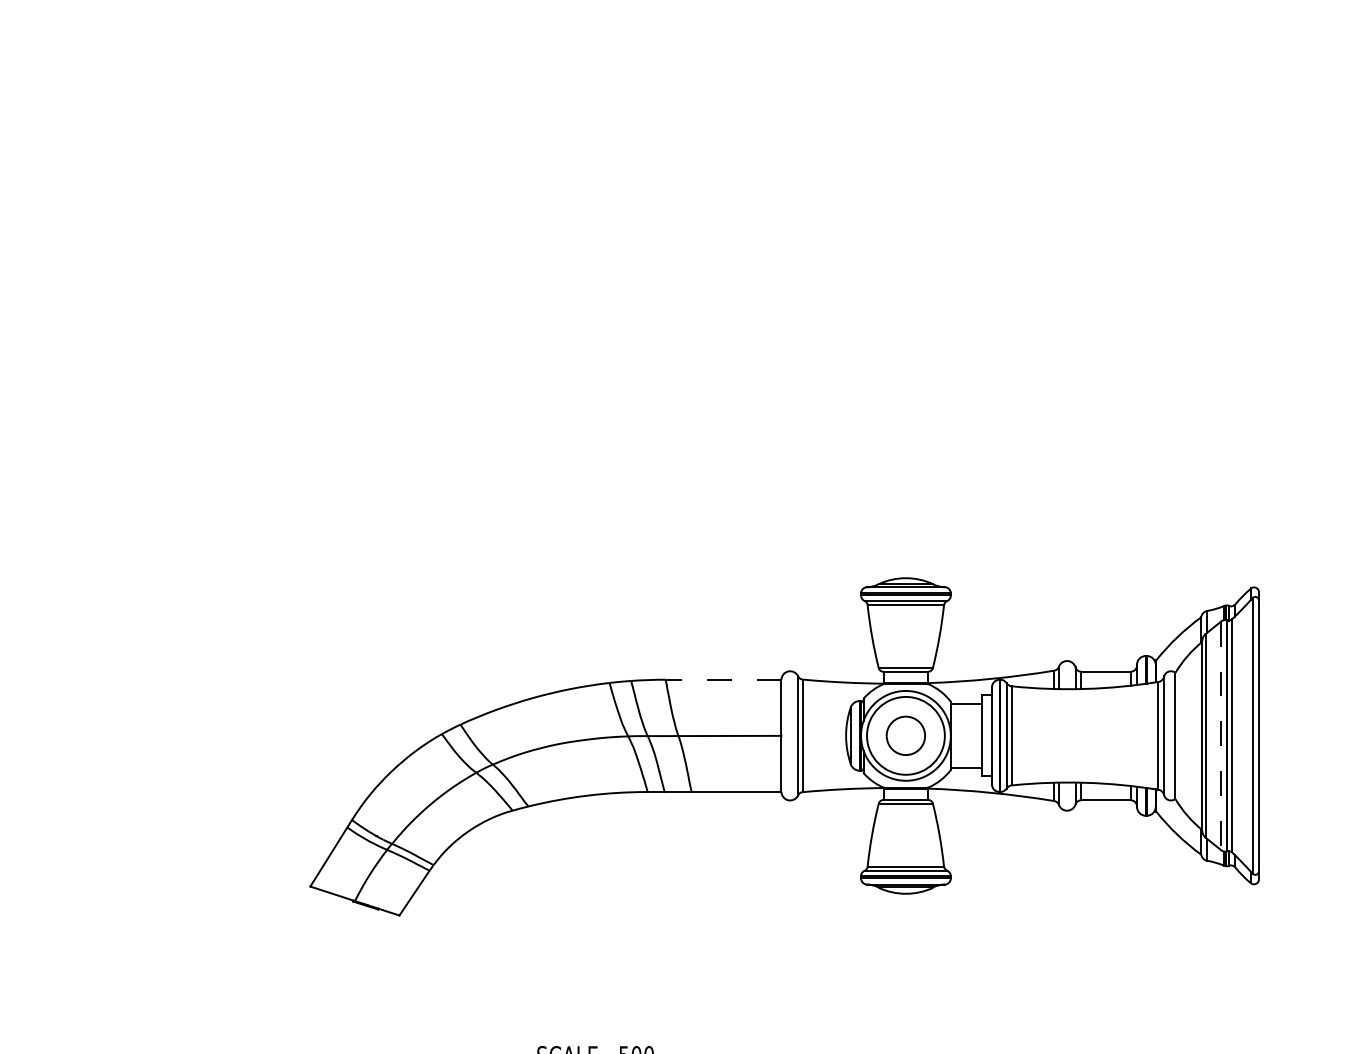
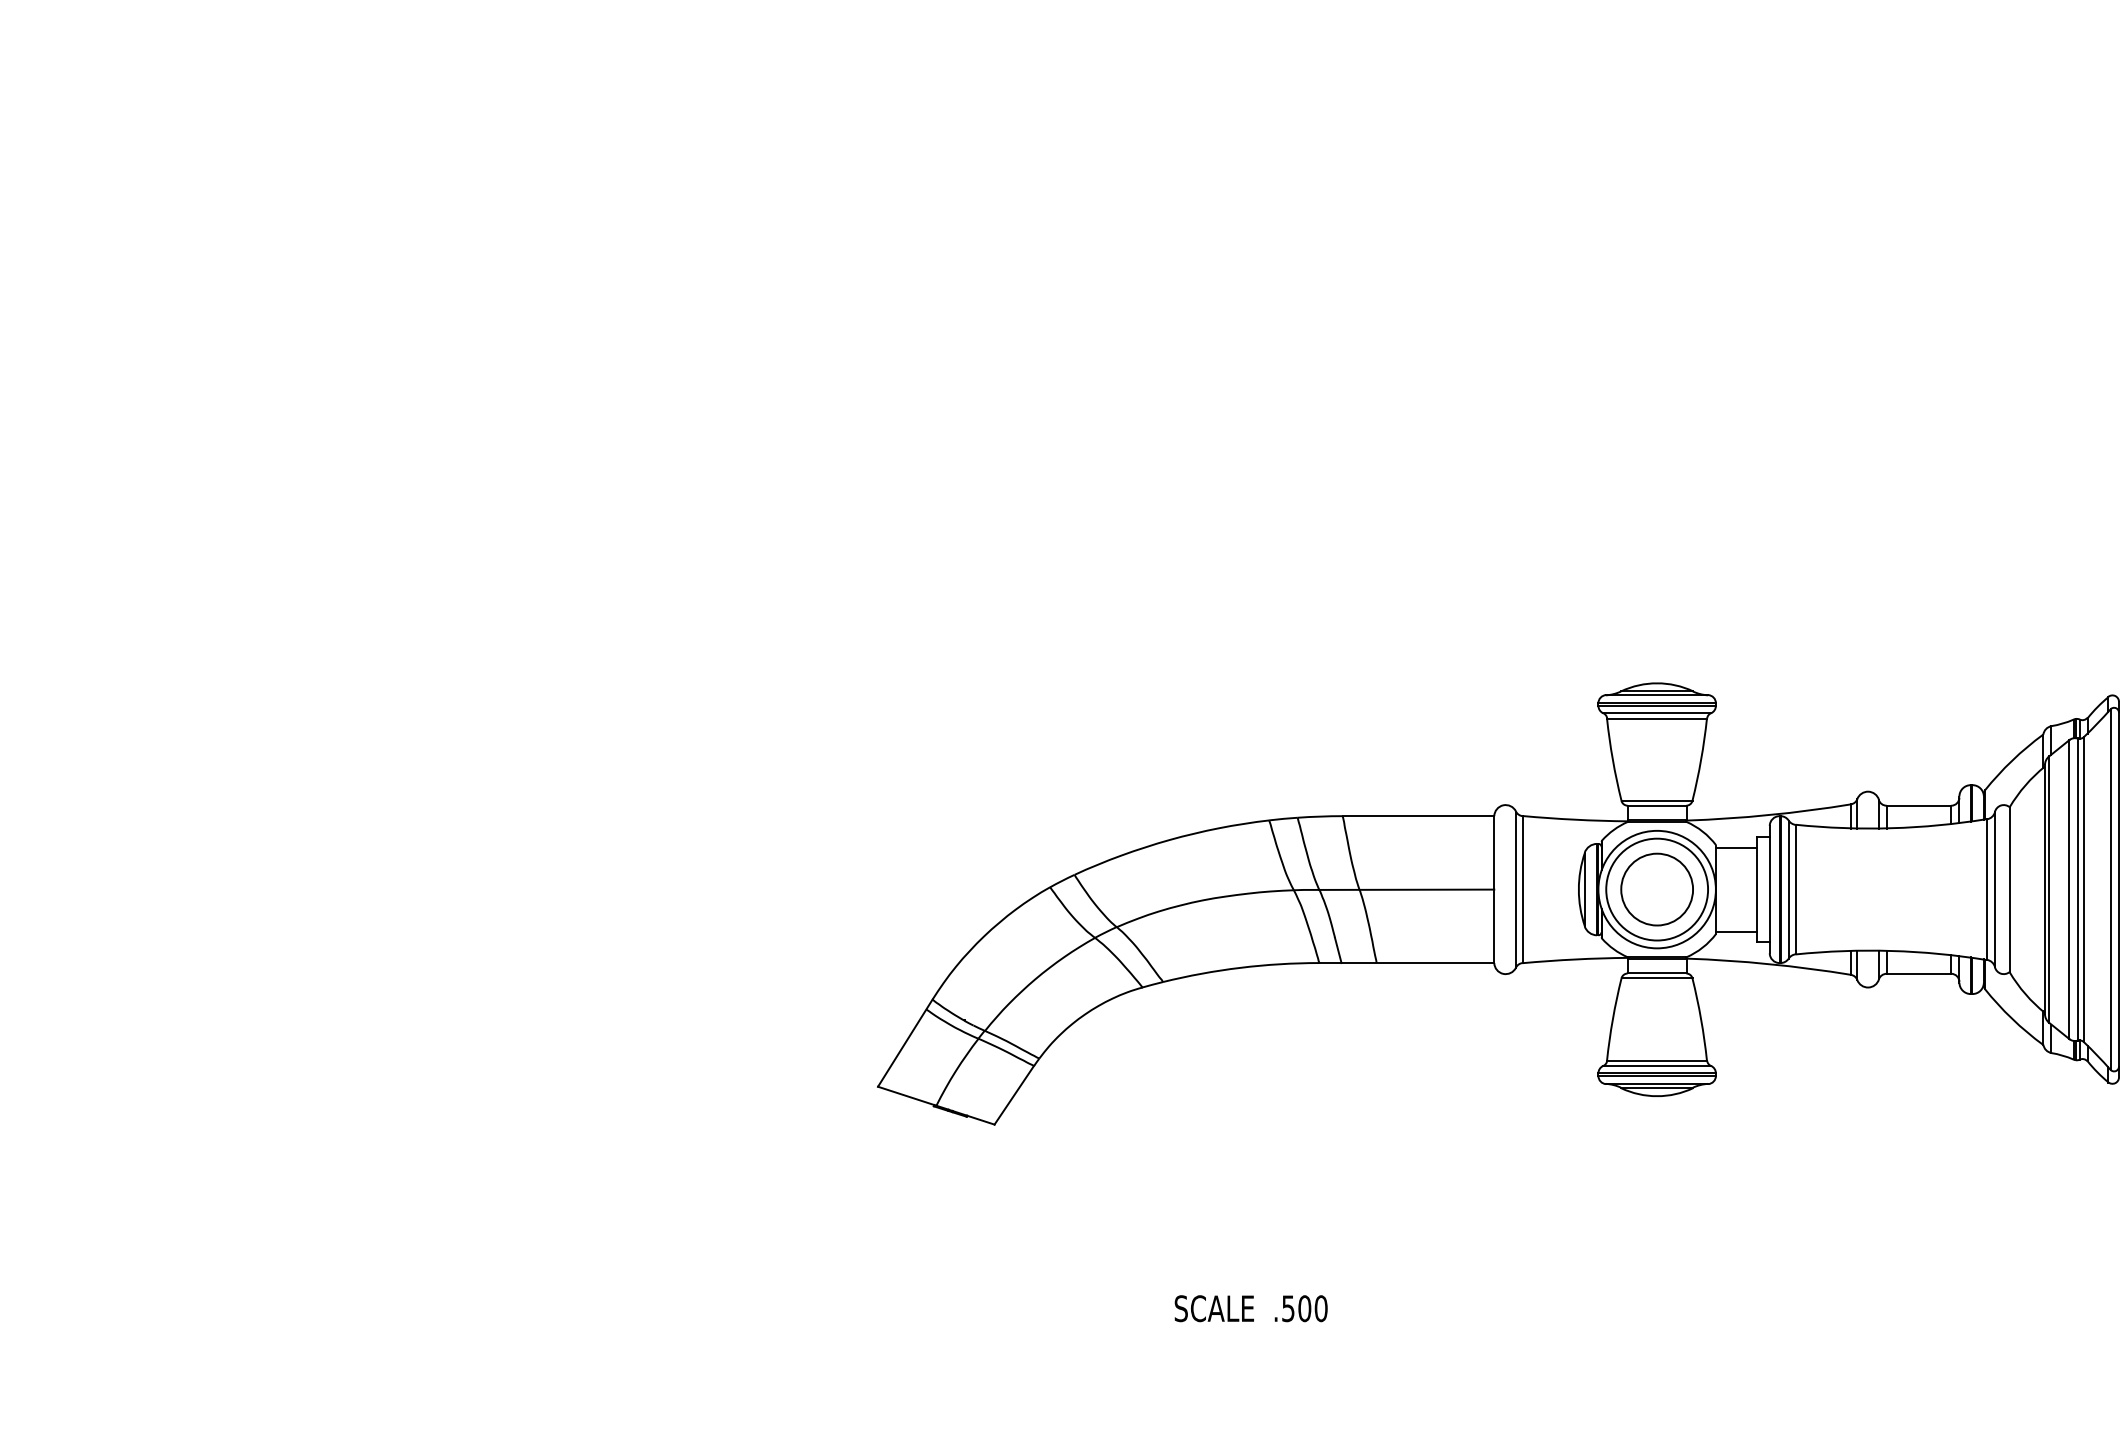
line: (723, 679) -> (1418, 816), dashed -> solid
circle: (905, 735) -> (1656, 889), size x1.43
line: (1221, 736) -> (2069, 890), dashed -> solid

